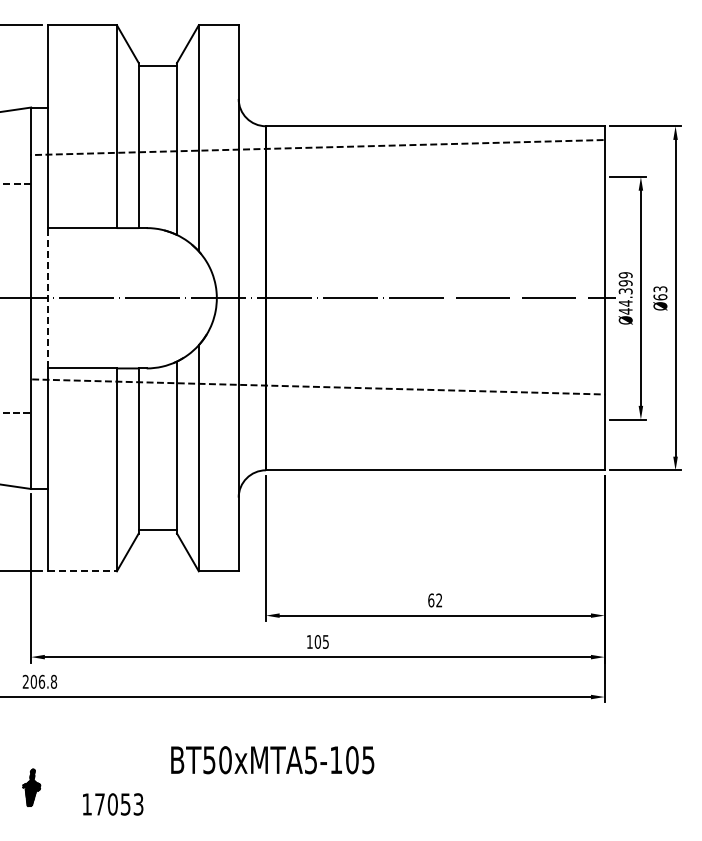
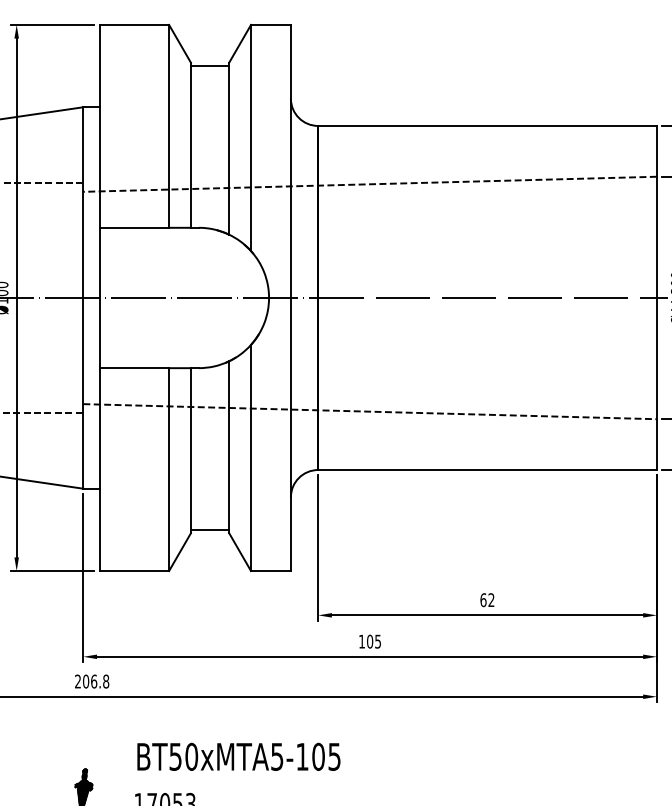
line: (316, 147) -> (369, 184), moved
line: (47, 297) -> (99, 297), dashed -> solid
line: (318, 386) -> (369, 411), moved
line: (82, 571) -> (134, 571), dashed -> solid
text: (272, 760) -> (238, 757), moved

